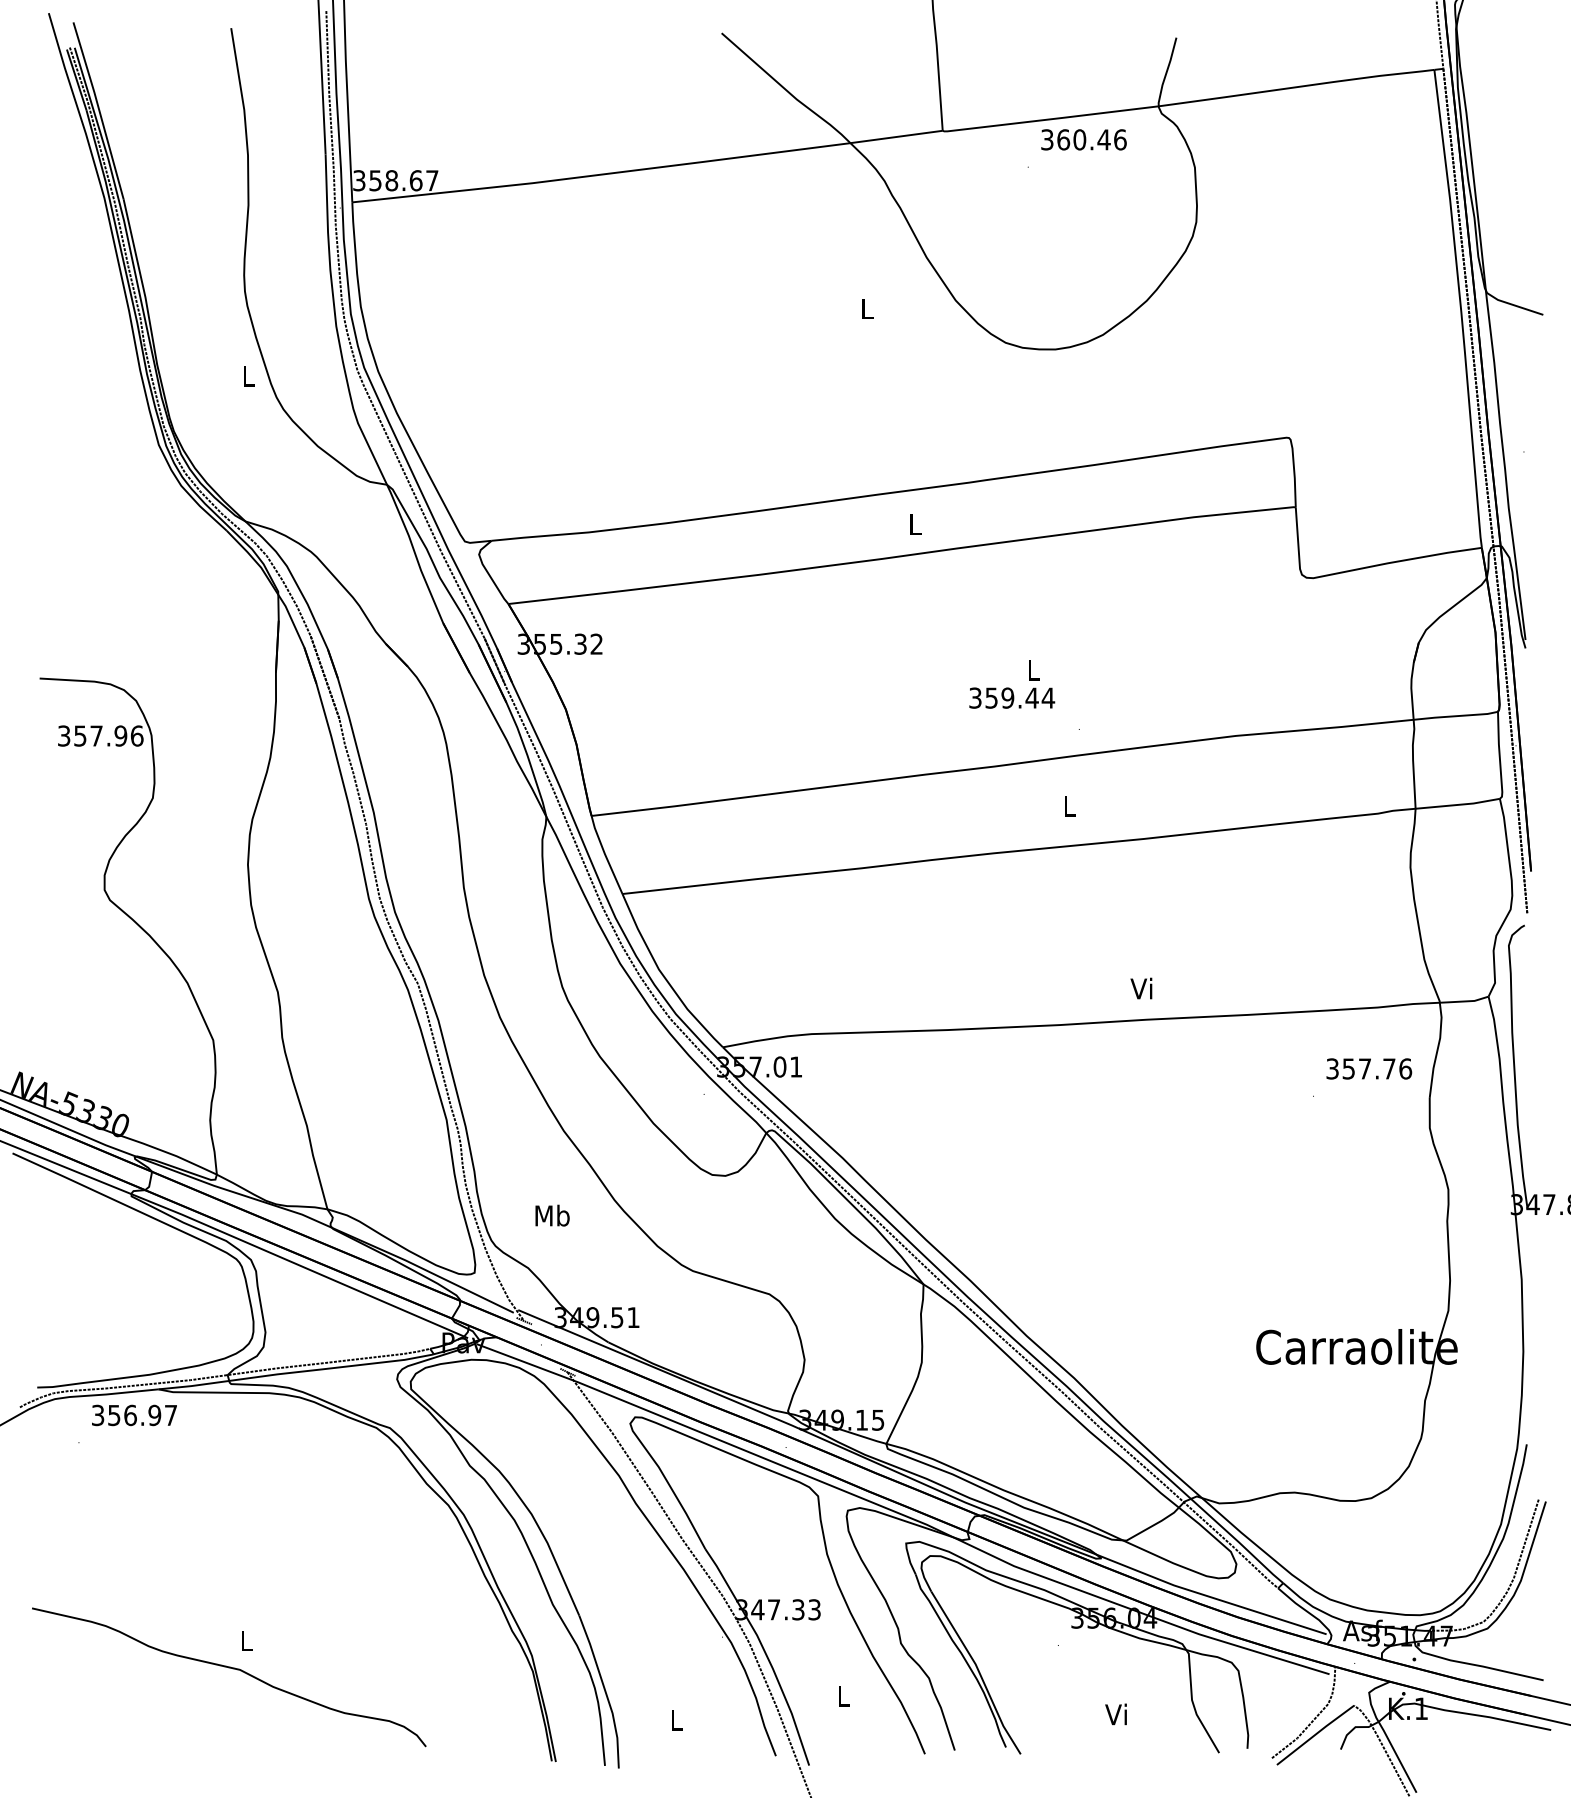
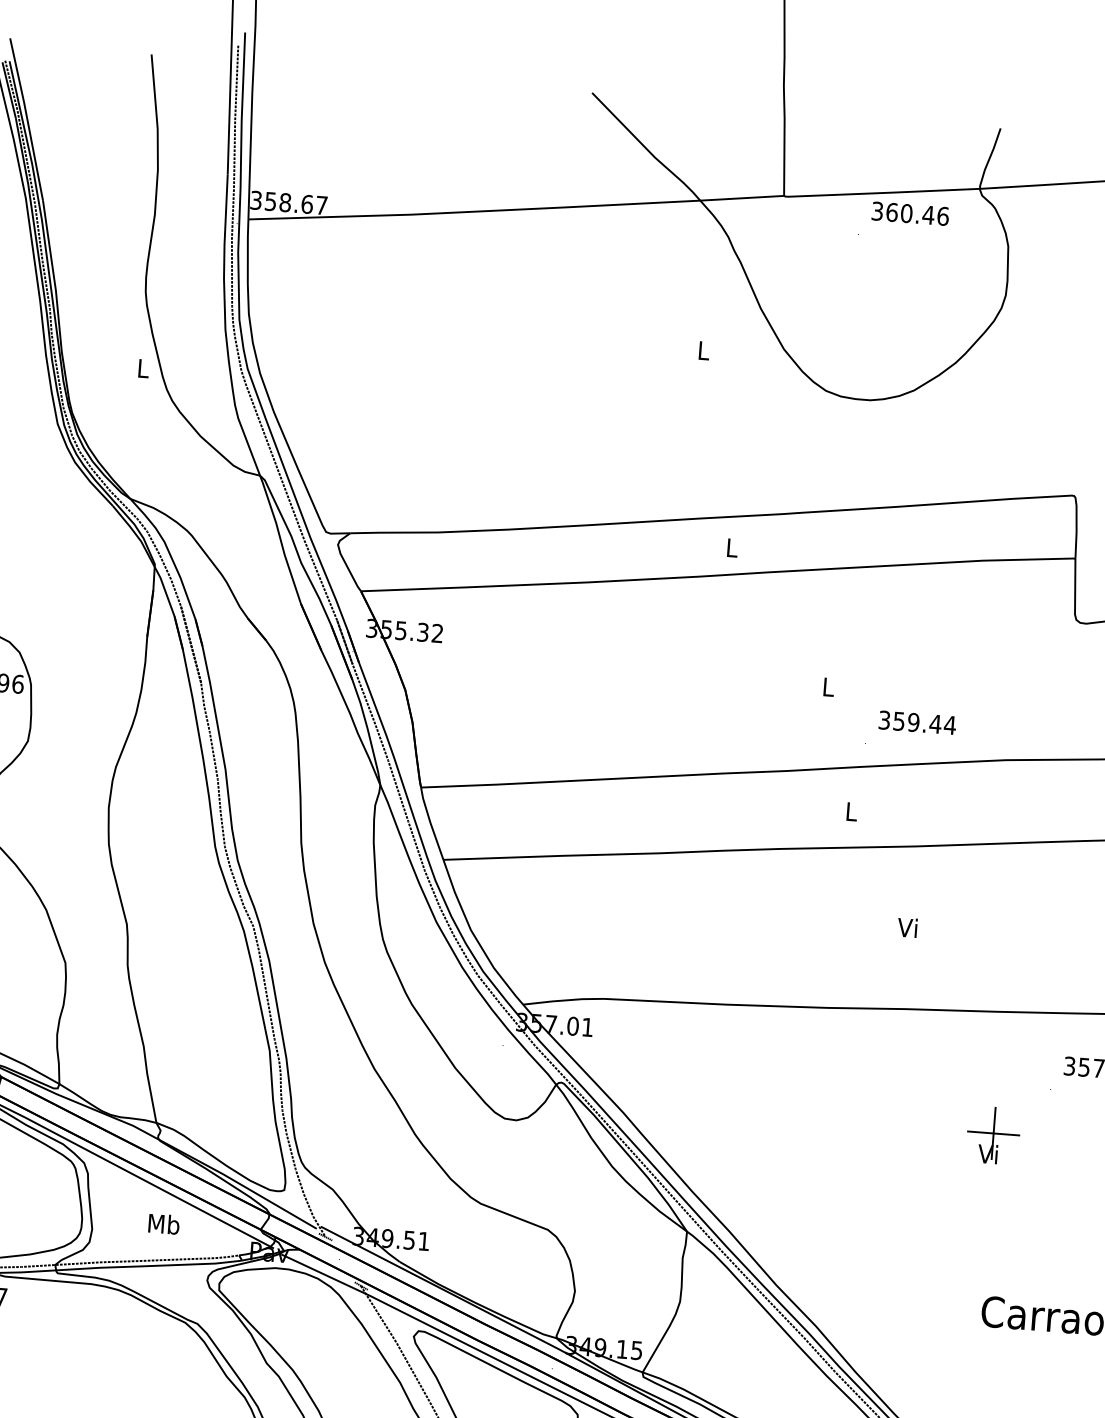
text: (1012, 697) -> (917, 722), moved
text: (1141, 988) -> (907, 927), moved
part: (1254, 1151) -> (993, 1135), added
text: (552, 1215) -> (164, 1224), moved

